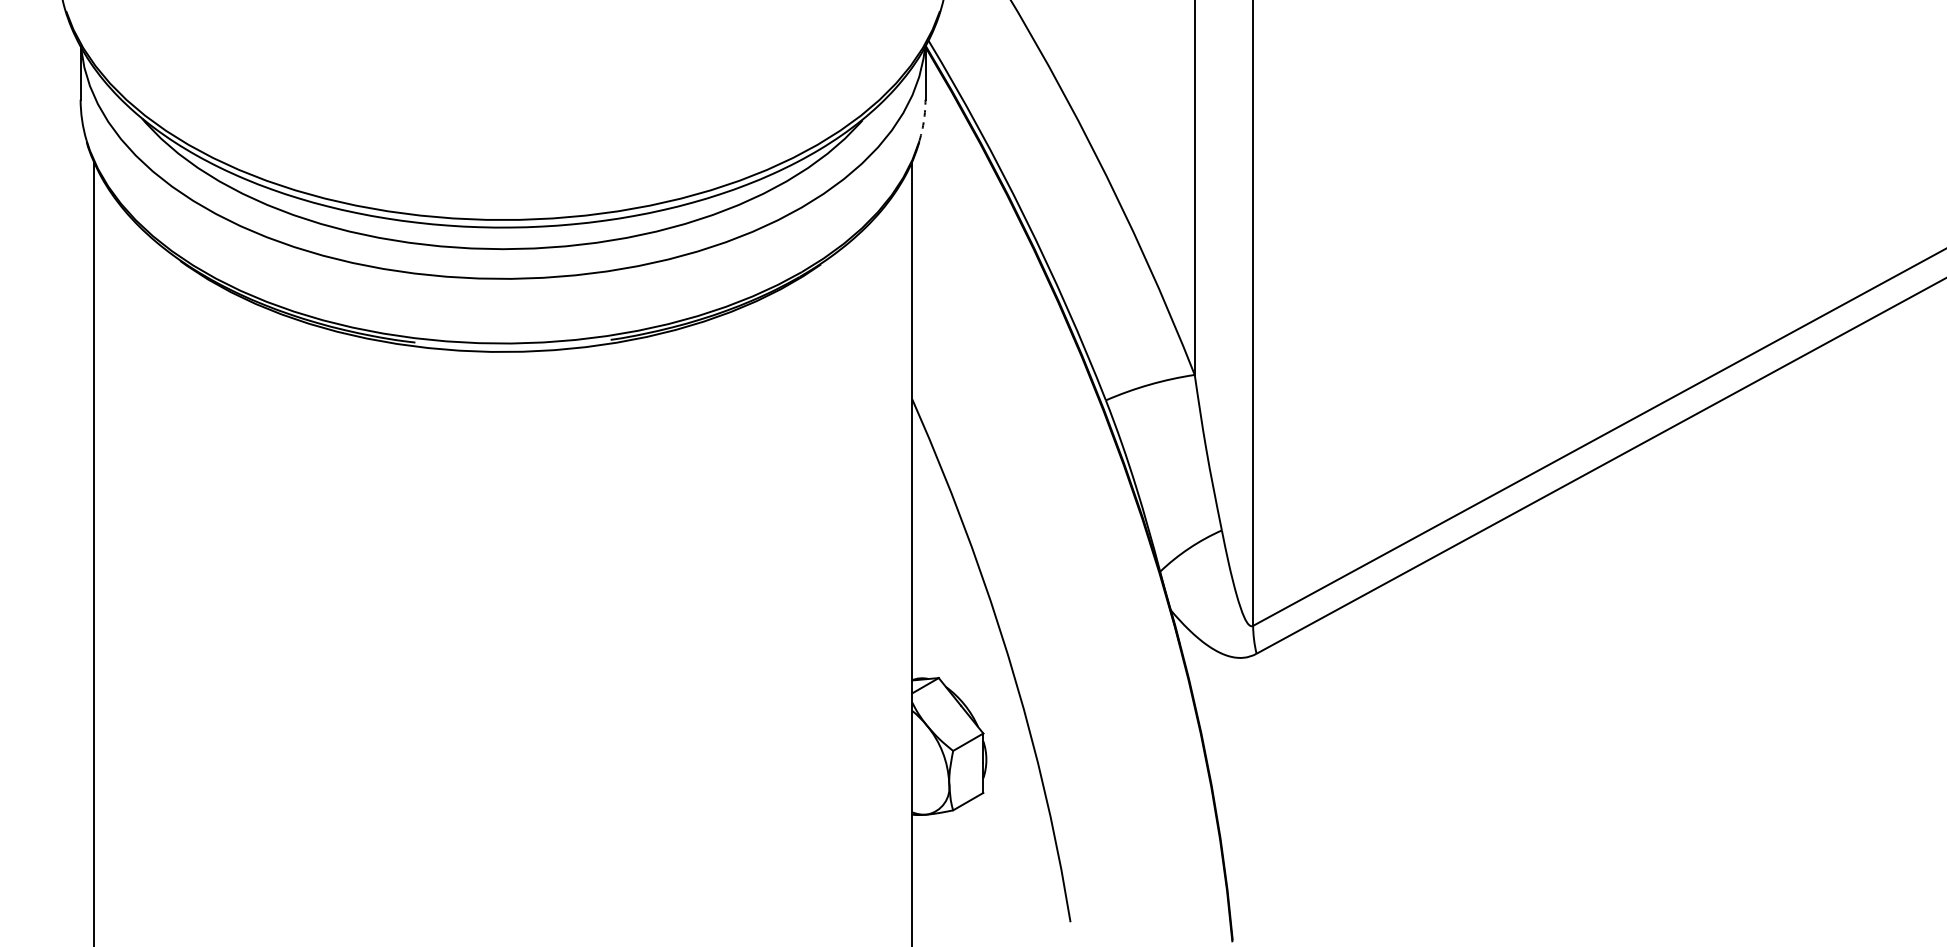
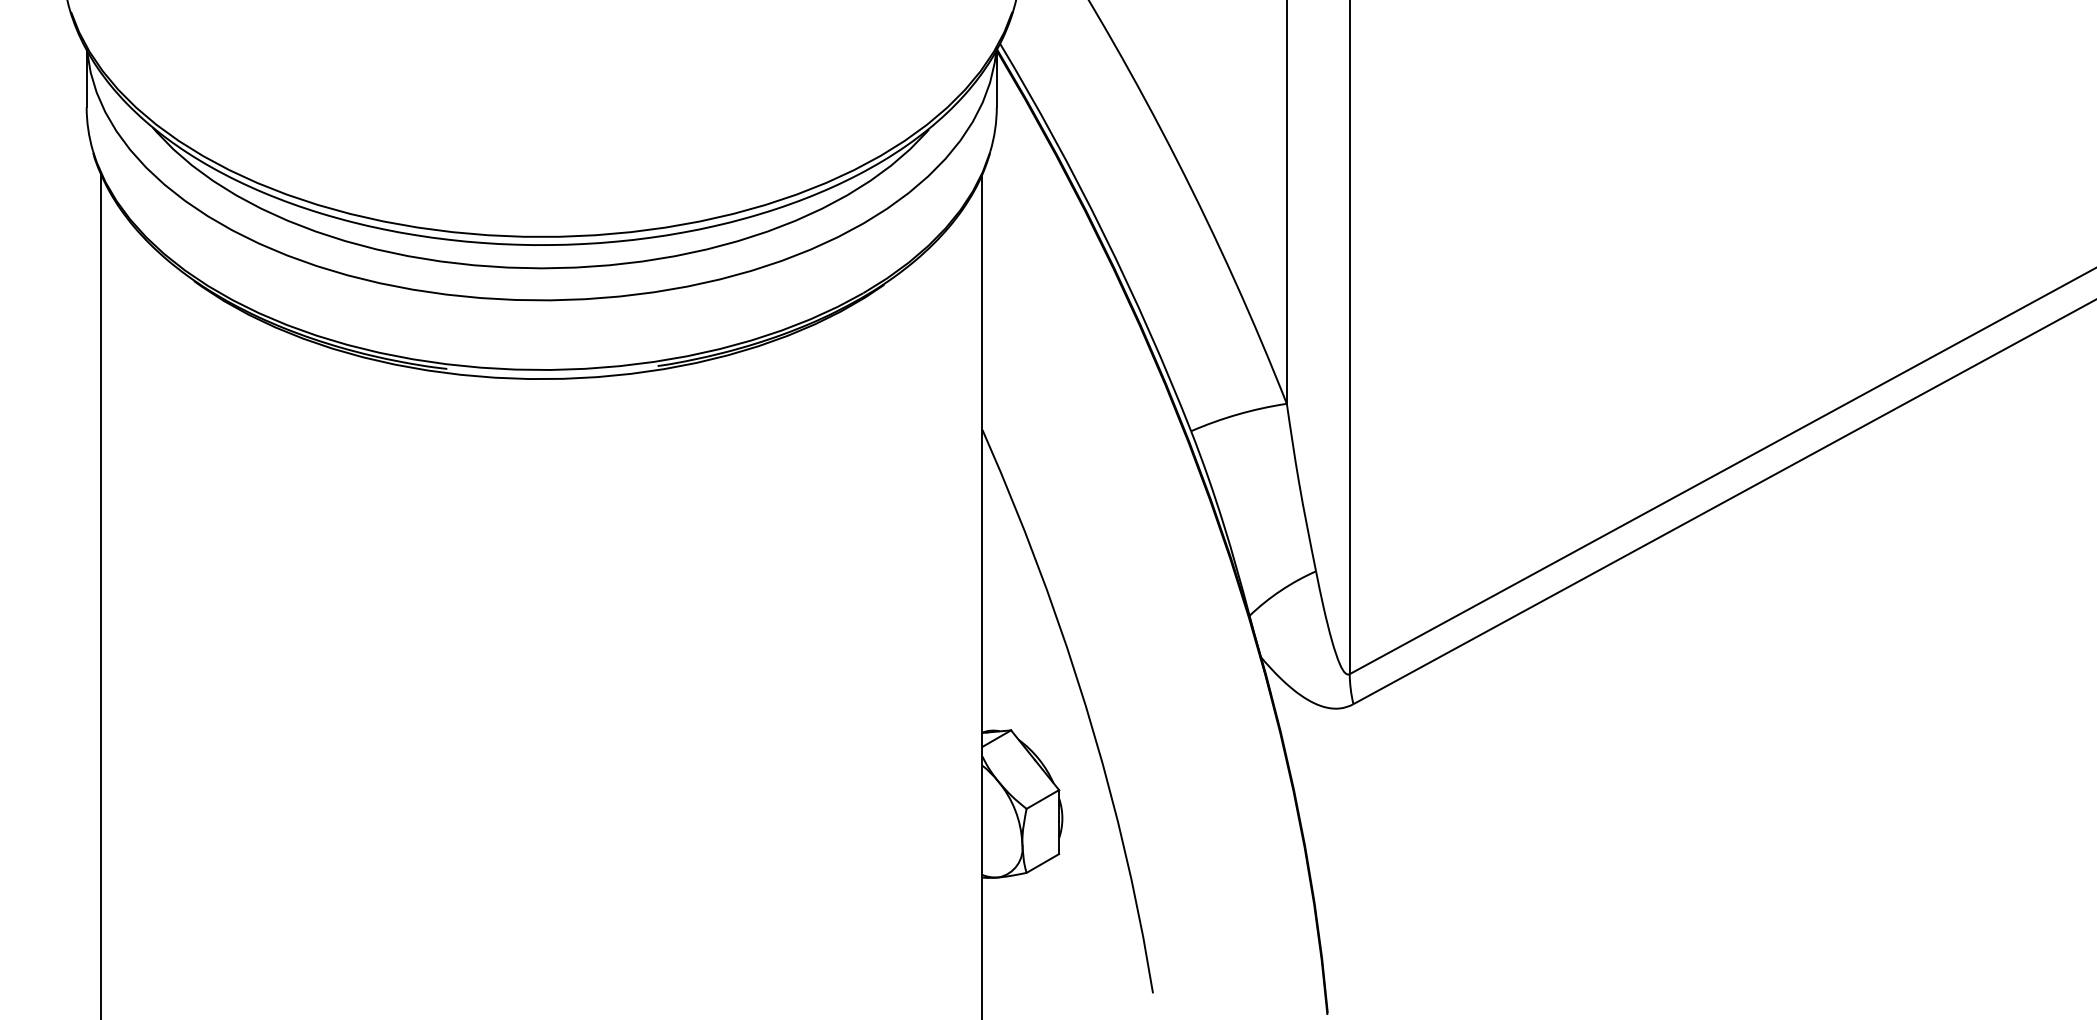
arc: (924, 120) -> (995, 129), dashed -> solid

